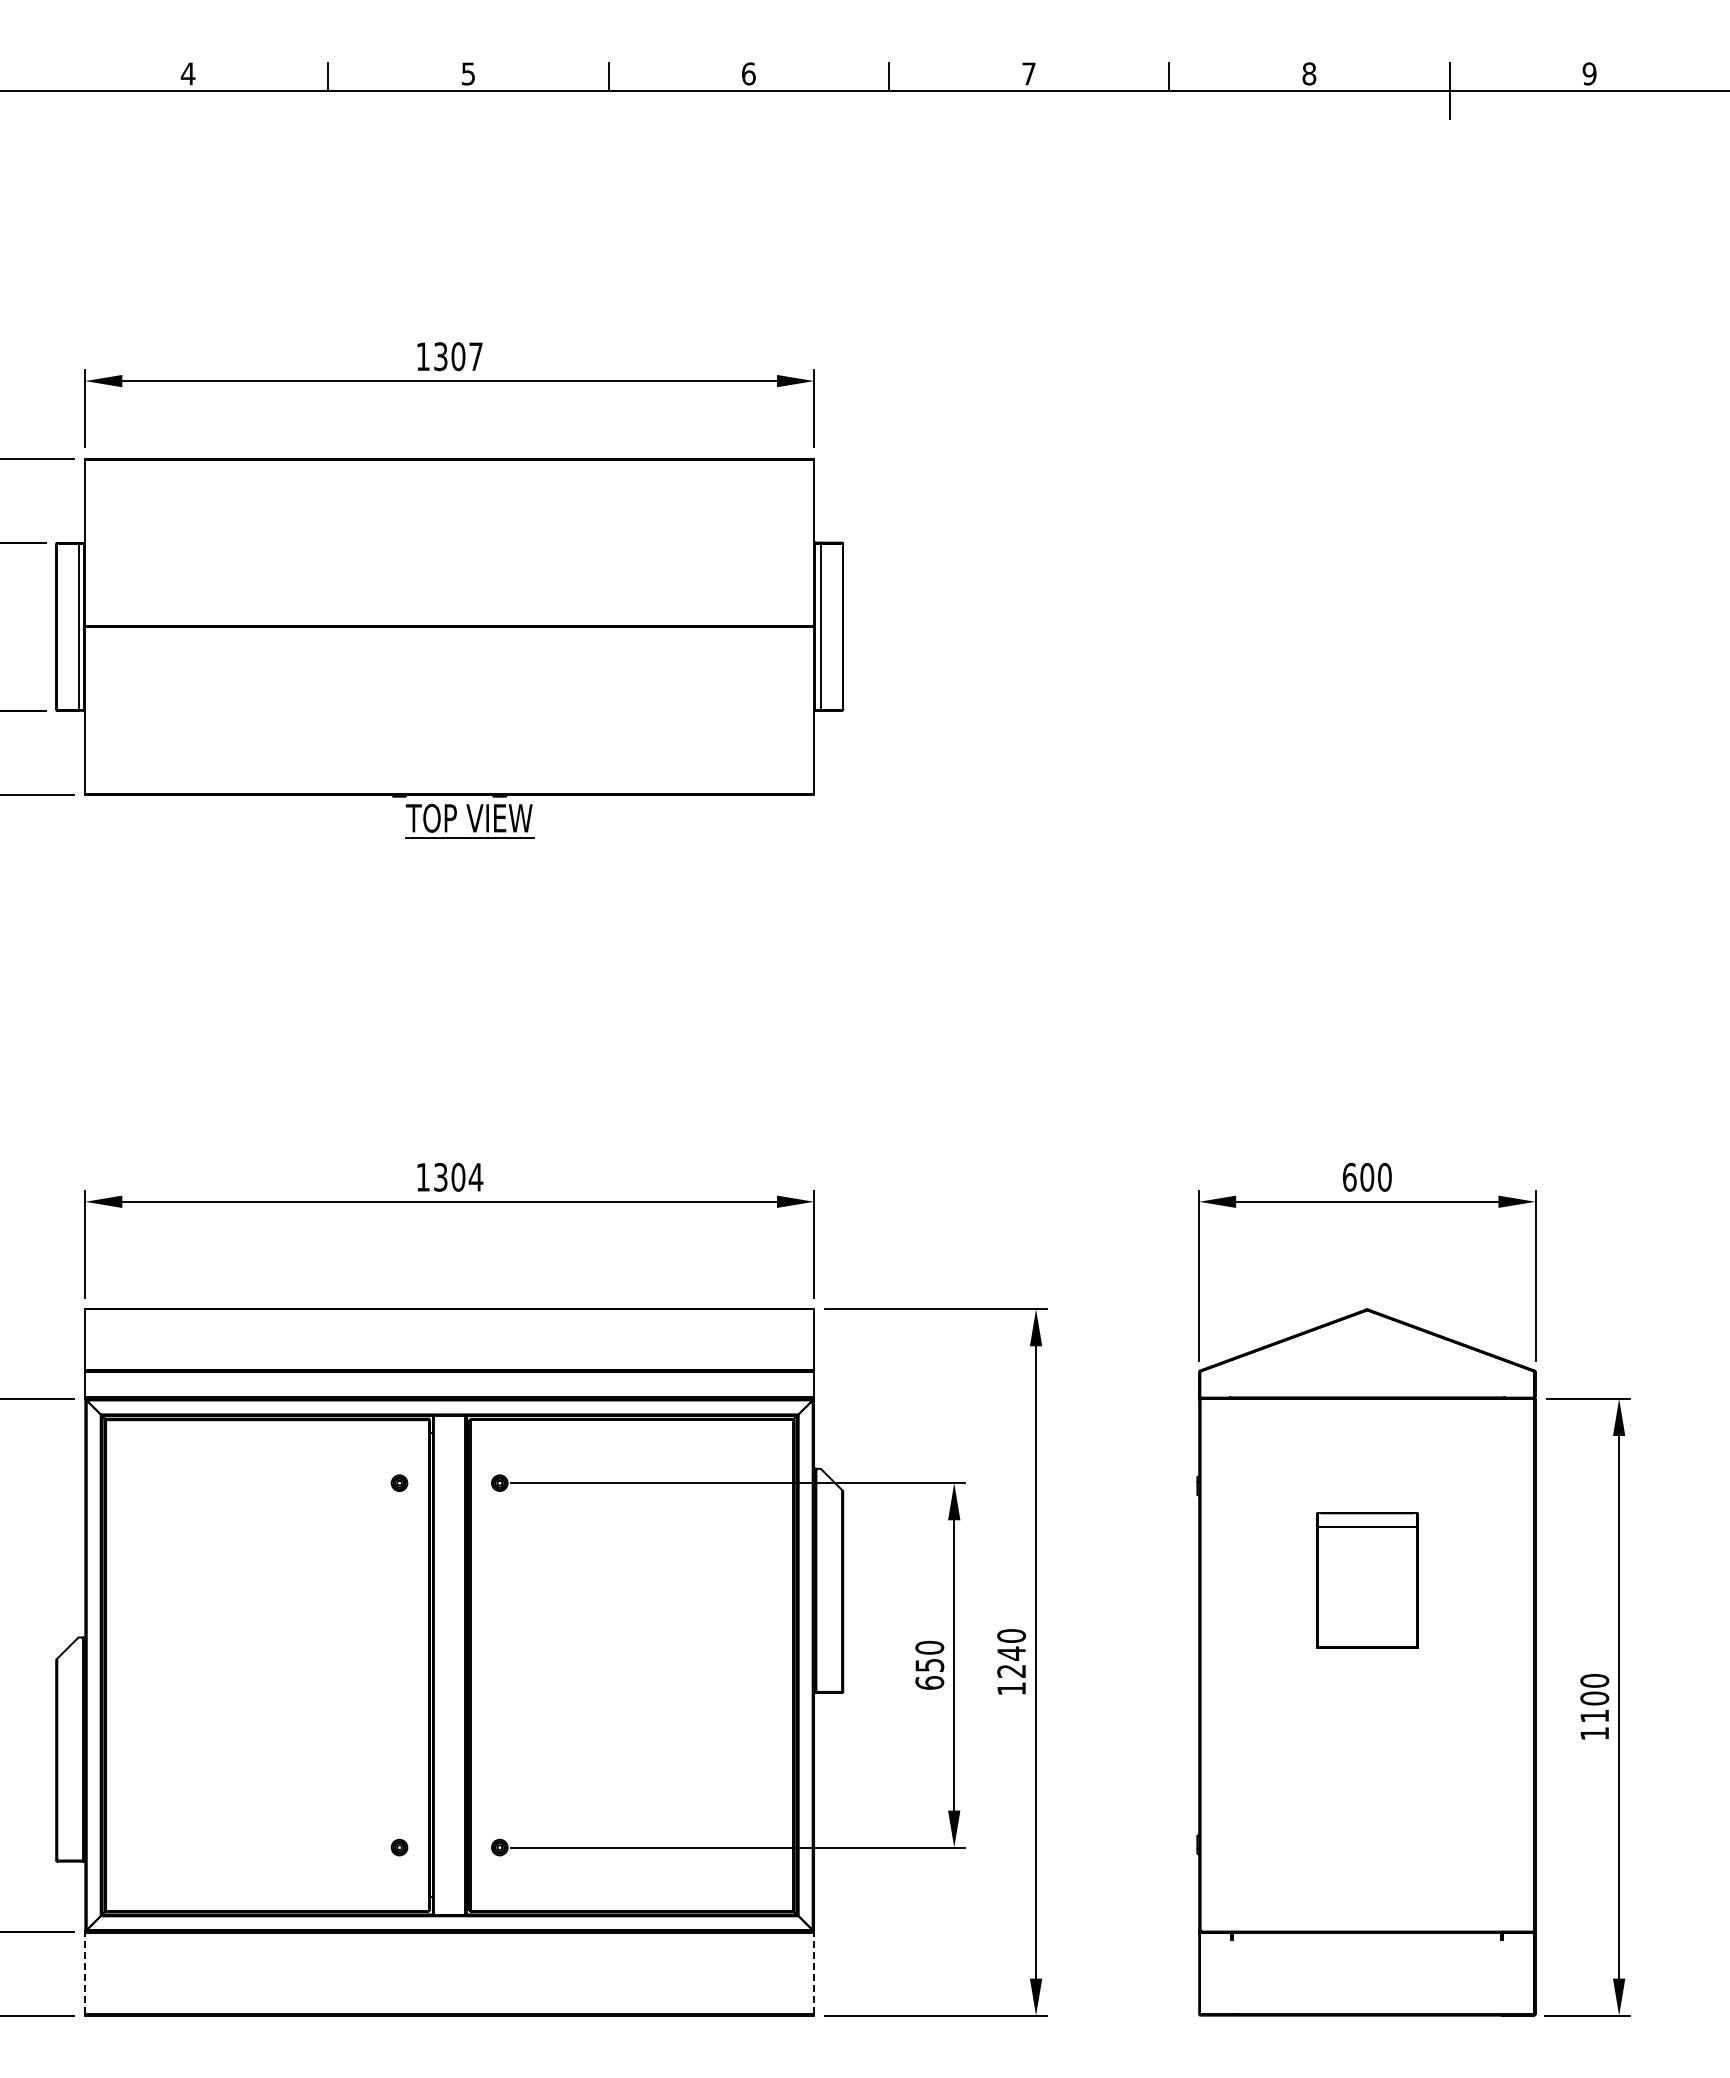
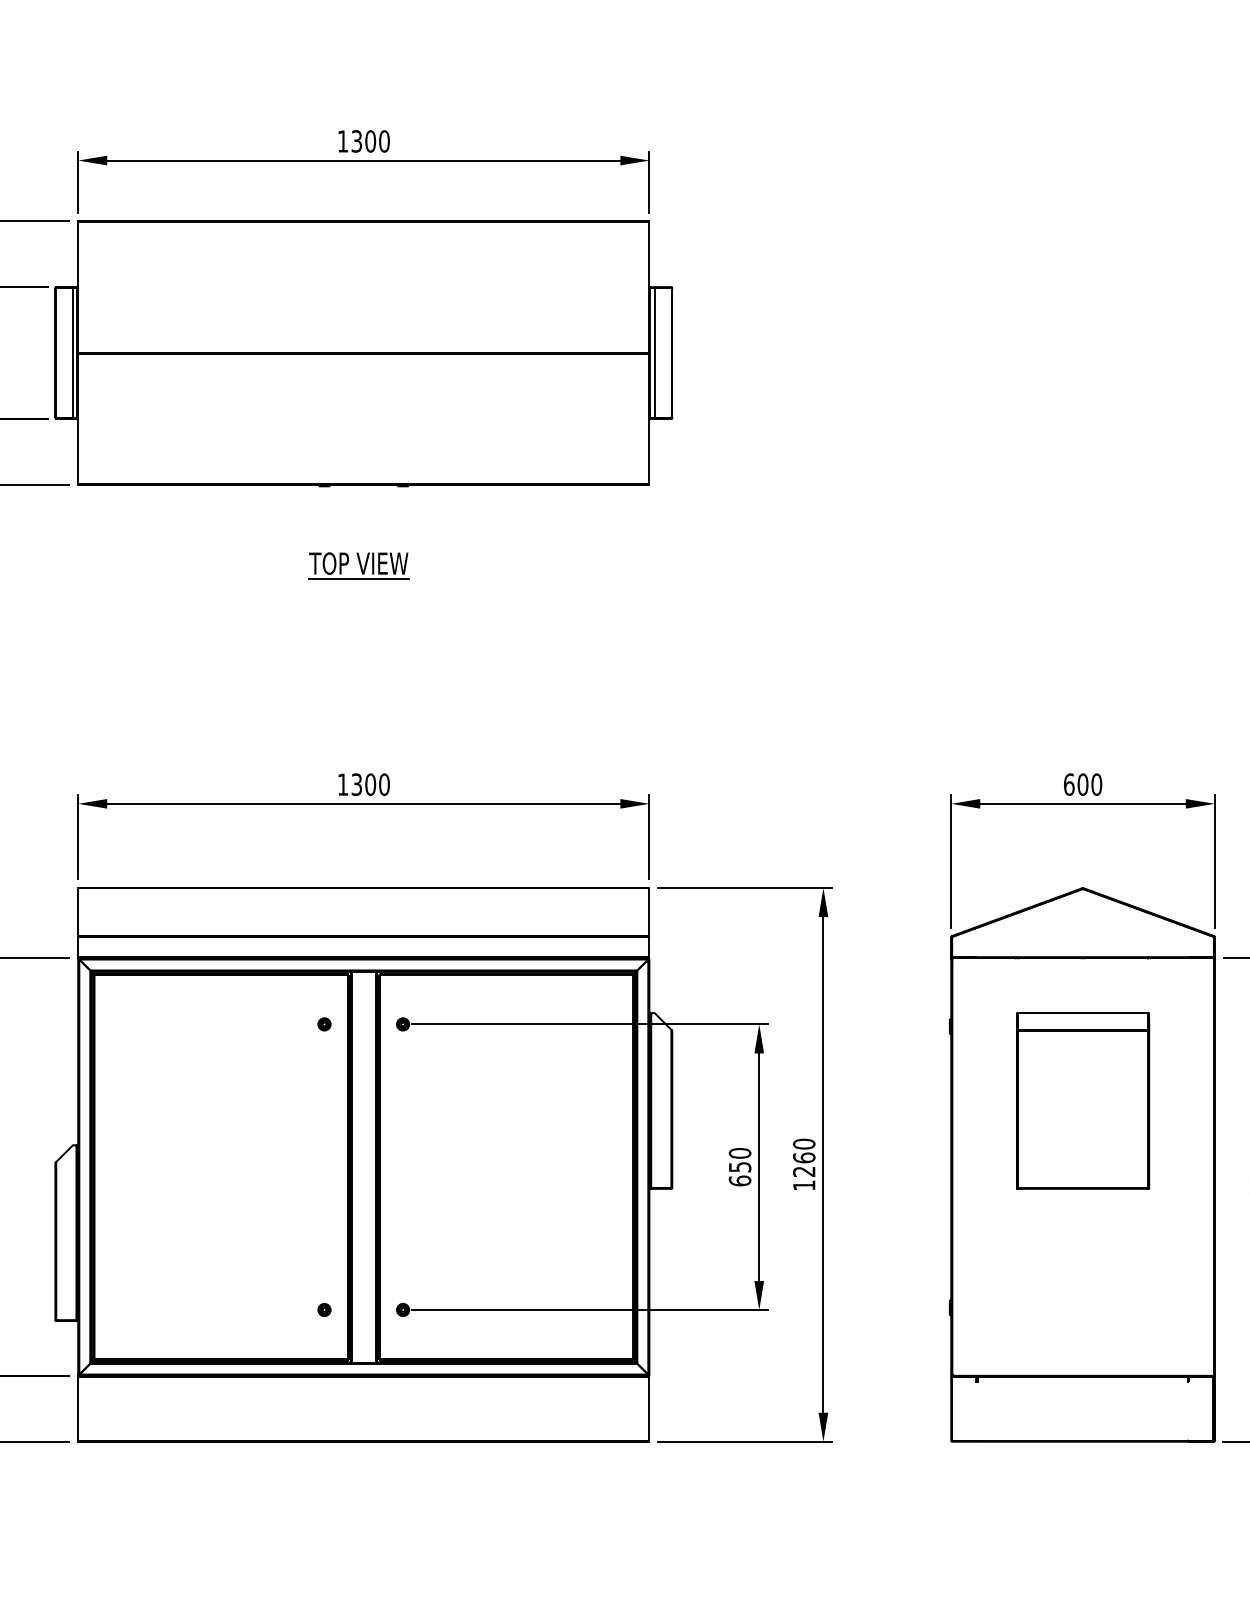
text: (475, 356) -> (384, 141), 1307 -> 1300
part: (469, 820) -> (358, 565), moved
text: (475, 1176) -> (384, 784), 1304 -> 1300
part: (1367, 1580) -> (1083, 1100), size x1.67
text: (1011, 1653) -> (804, 1157), 1240 -> 1260
line: (85, 1973) -> (78, 1408), dashed -> solid
line: (814, 1973) -> (649, 1408), dashed -> solid

